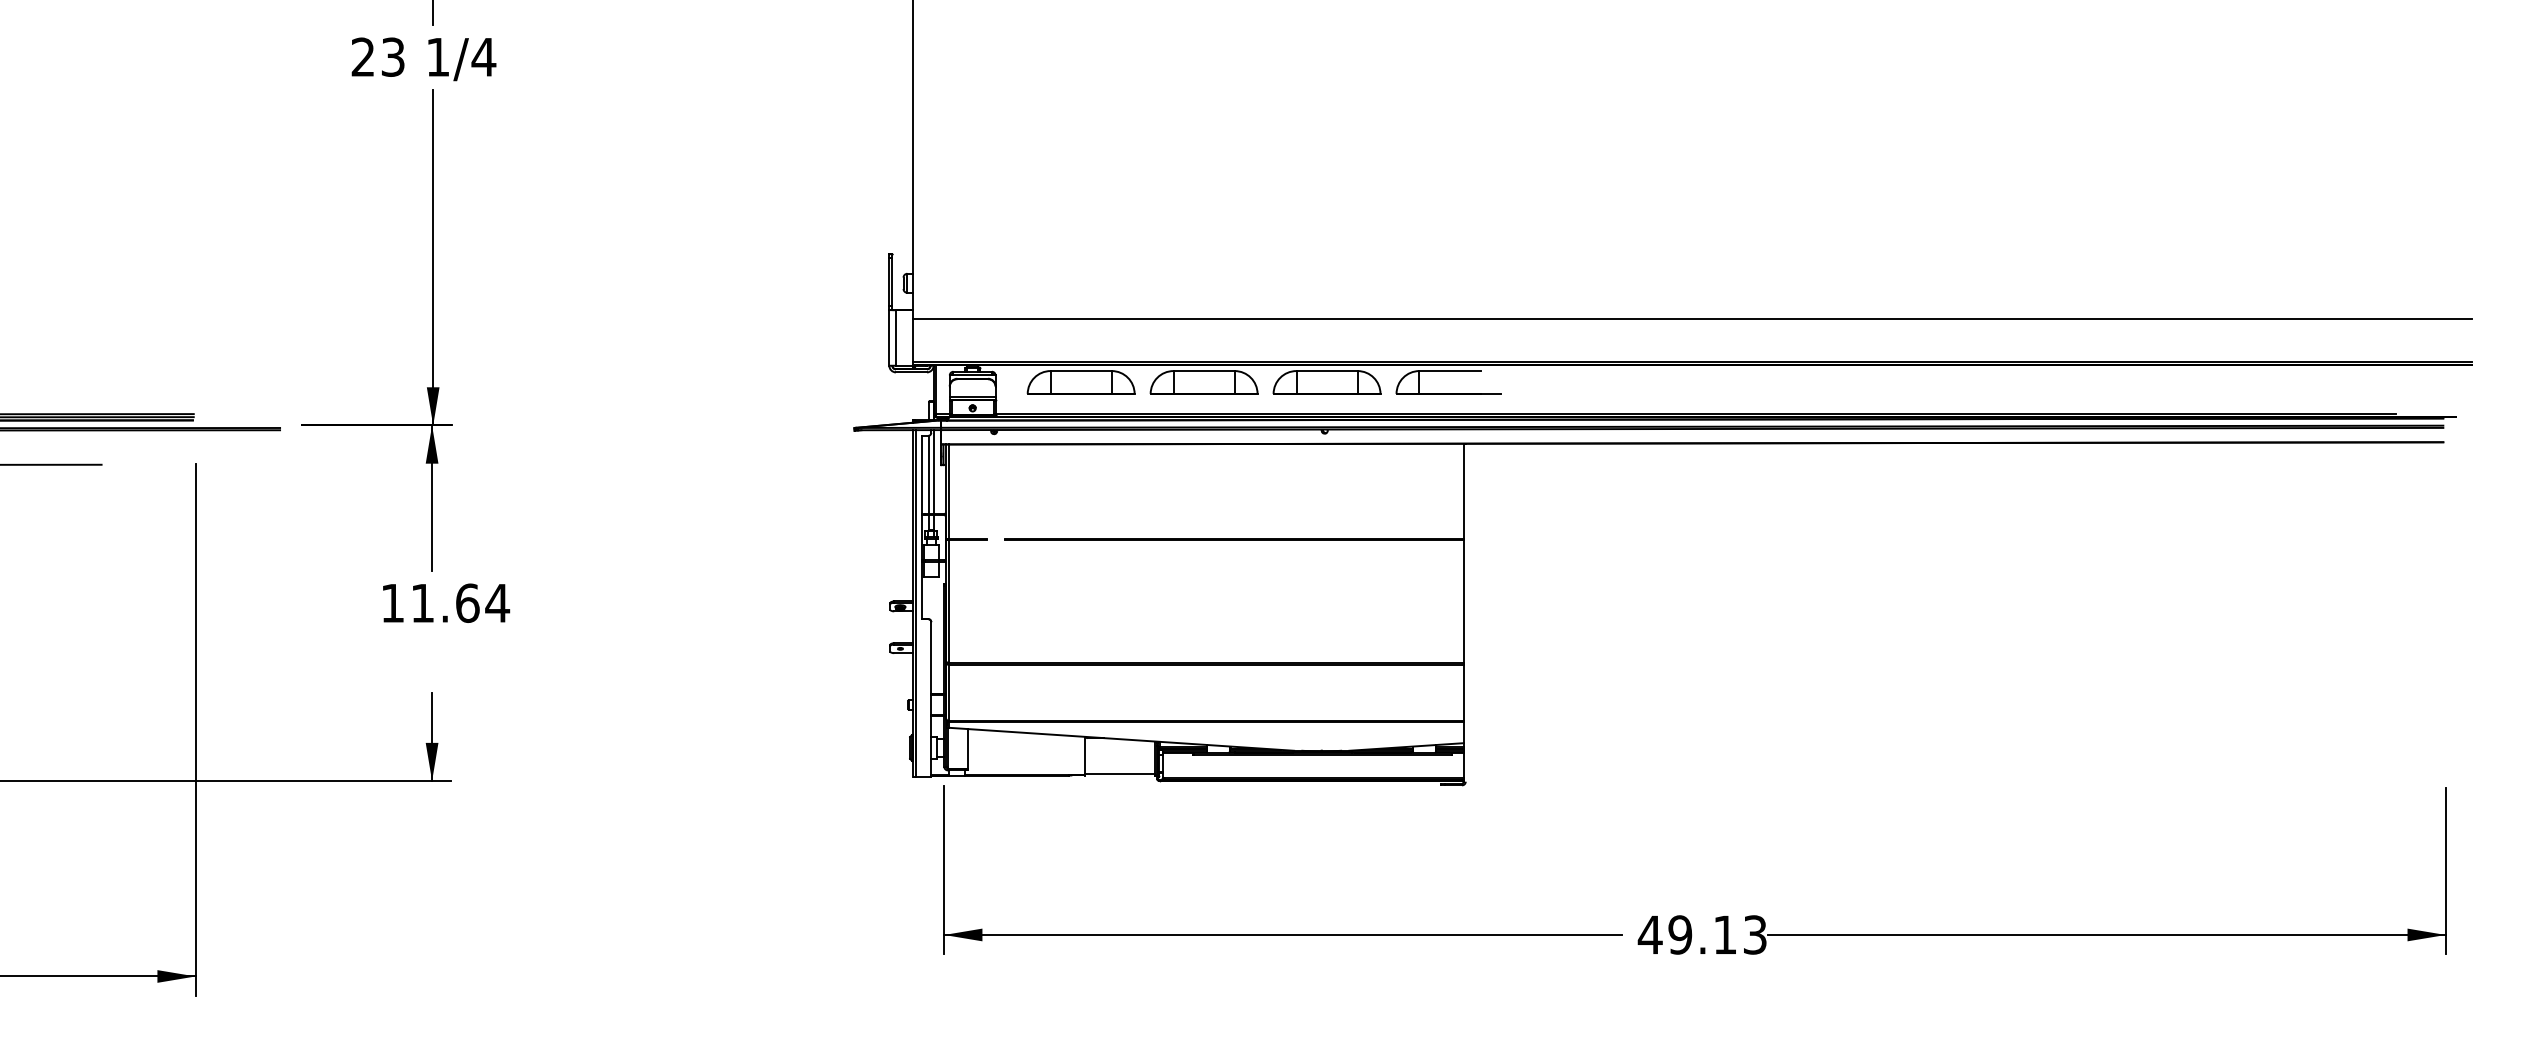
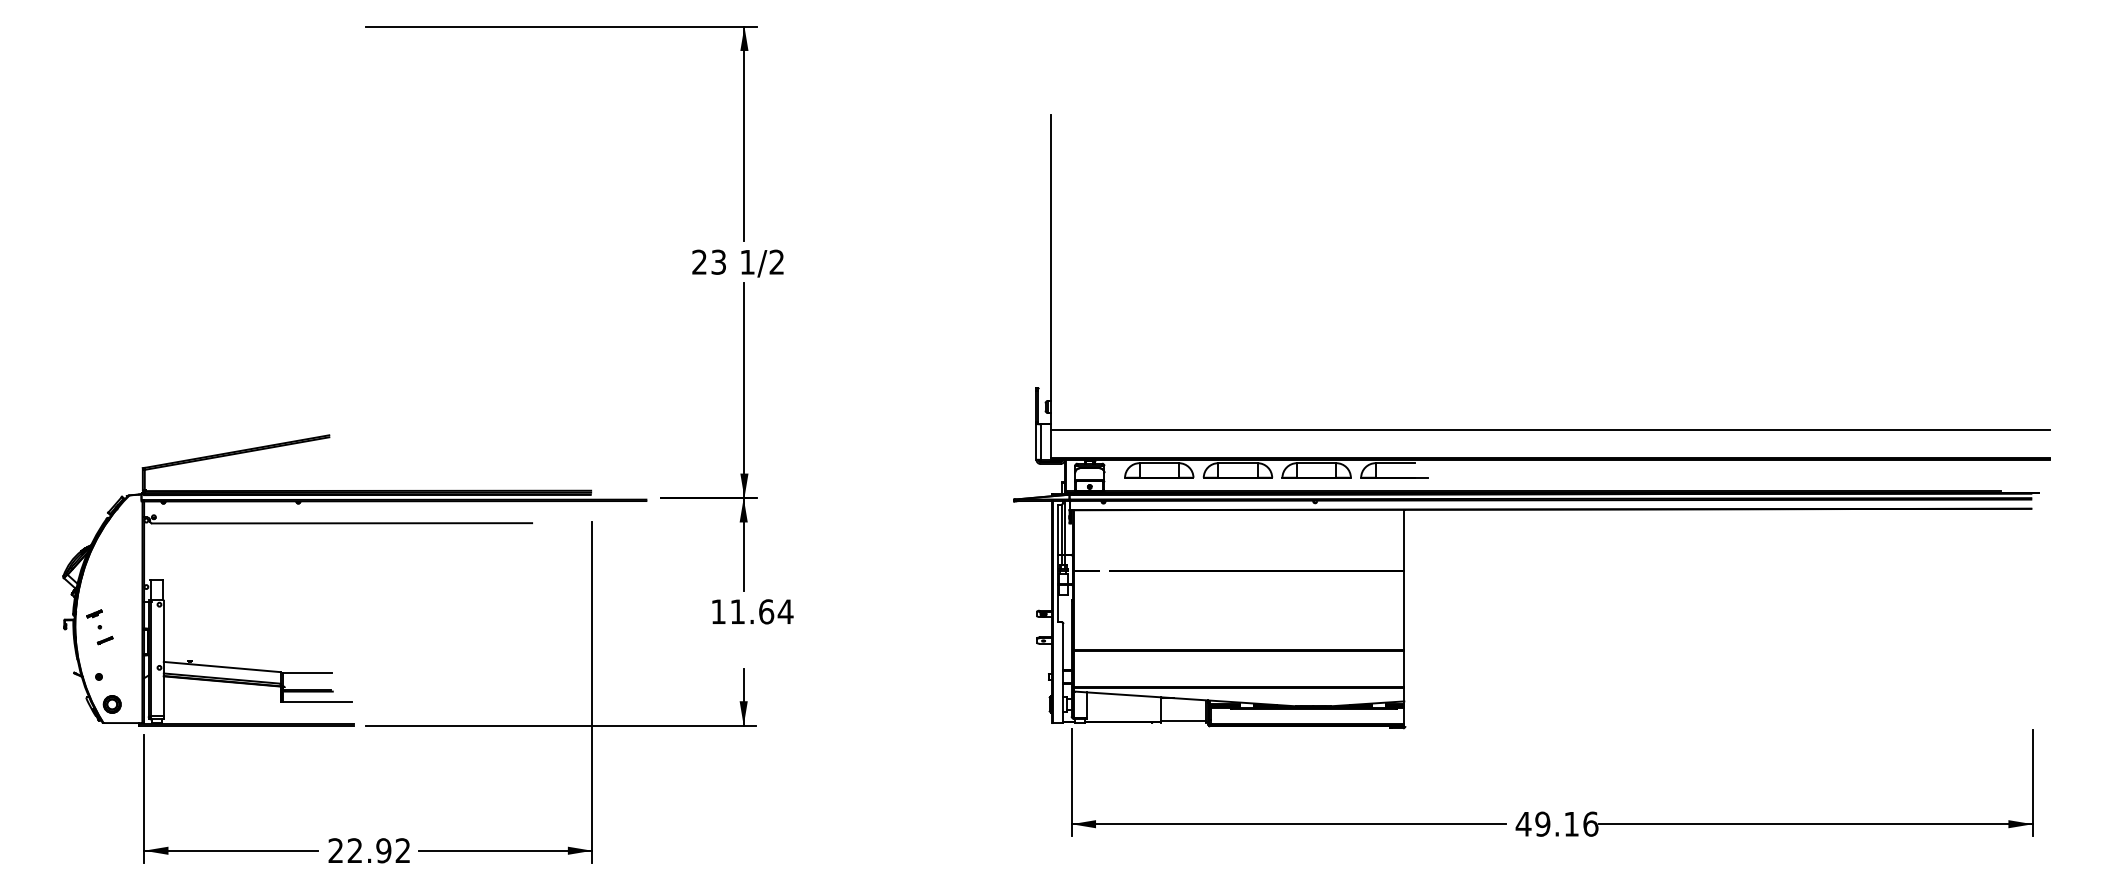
text: (483, 56) -> (776, 261), 1/4 -> 1/2
text: (1754, 933) -> (1590, 823), 49.13 -> 49.16

